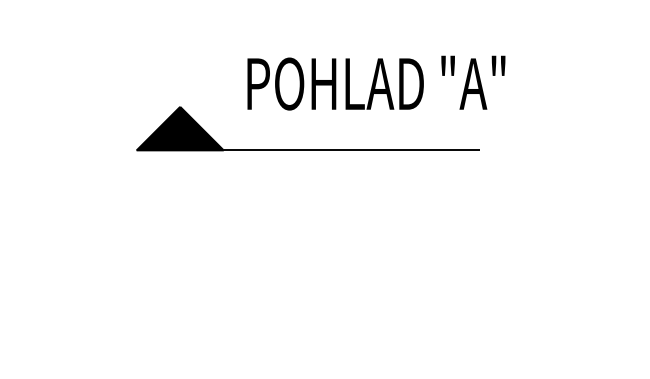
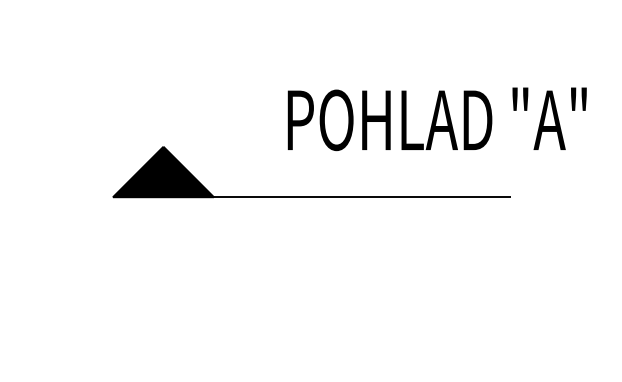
text: (376, 82) -> (437, 118), moved

